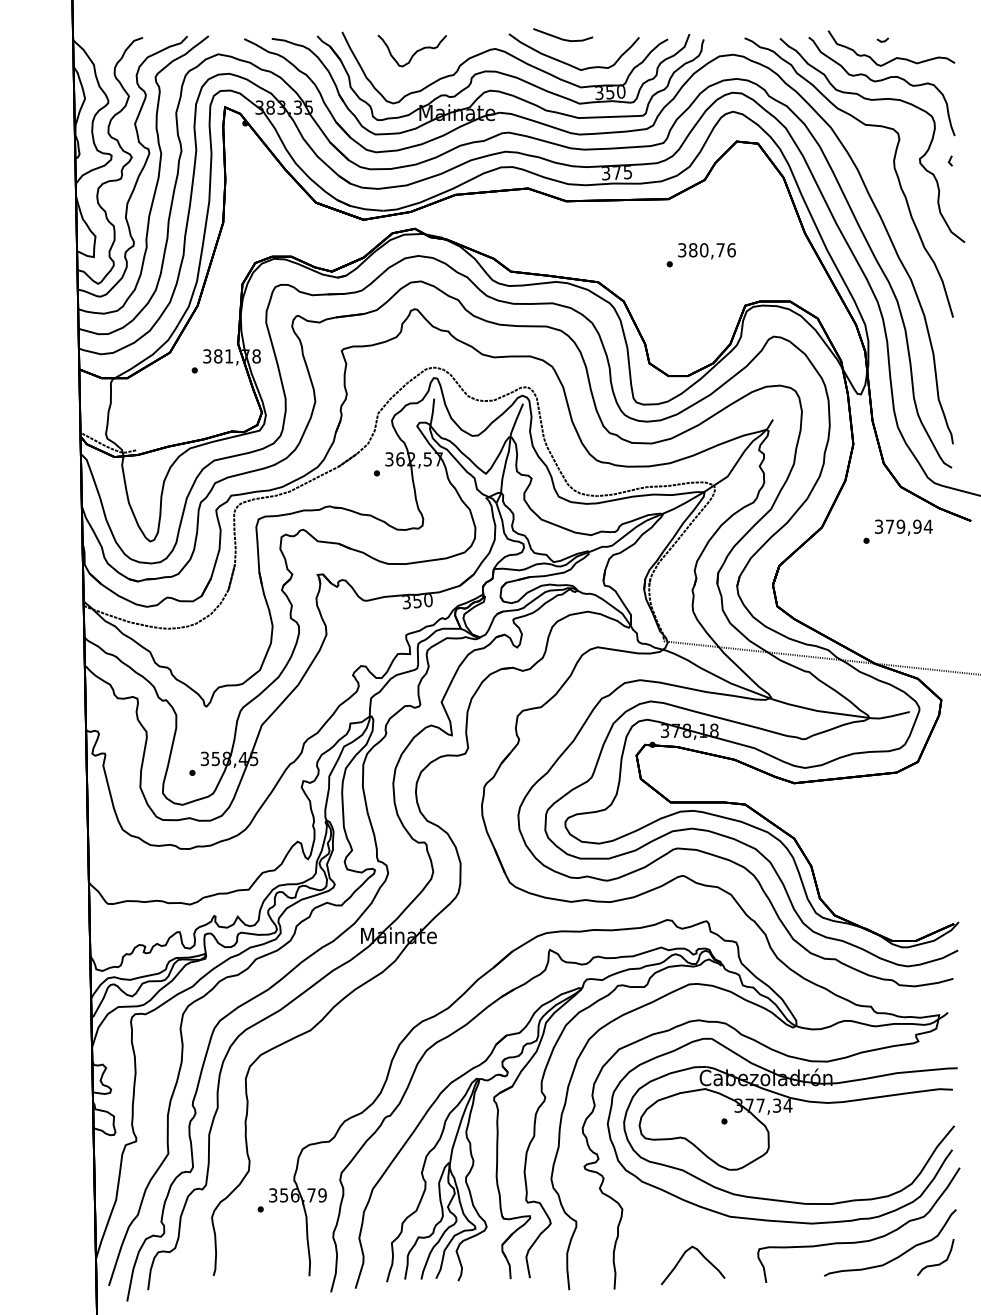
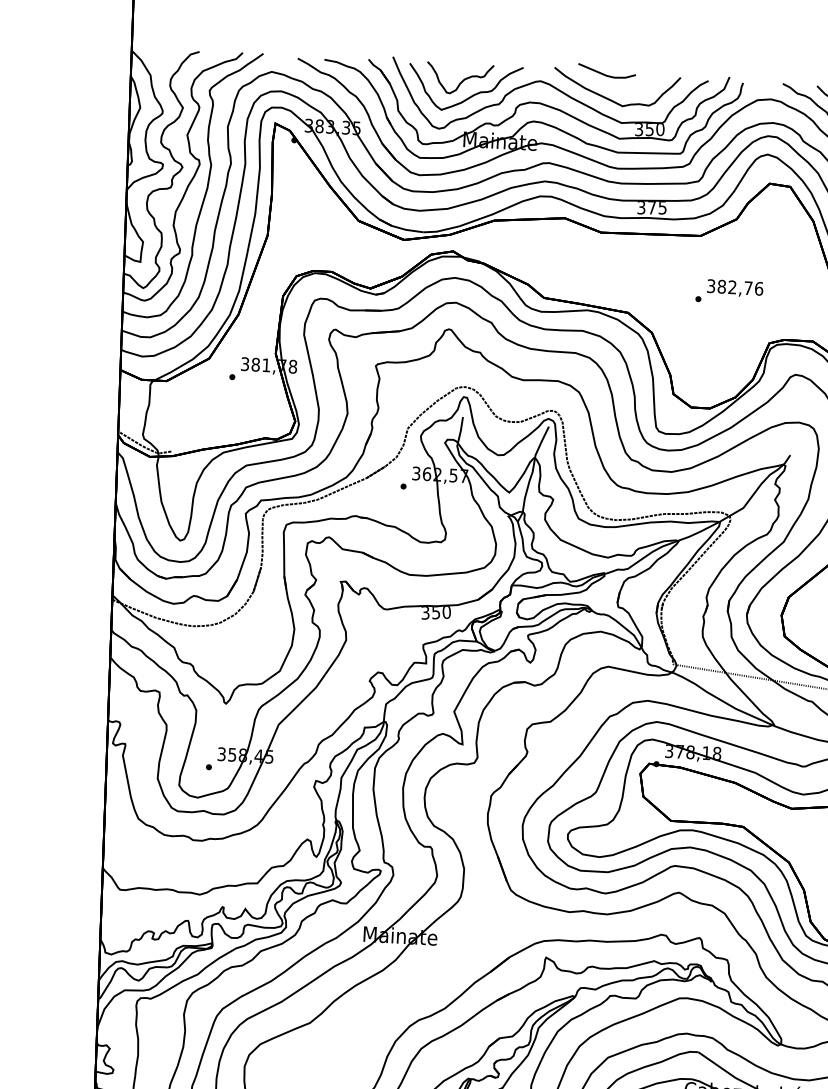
curve: (424, 67) -> (470, 95), added
text: (704, 250) -> (732, 287), 380,76 -> 382,76

